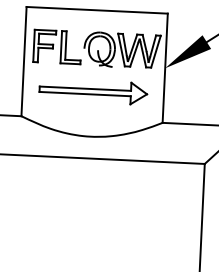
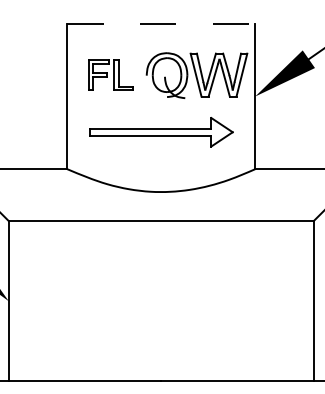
line: (97, 10) -> (161, 23), solid -> dashed
part: (57, 47) -> (110, 75), size x0.7

